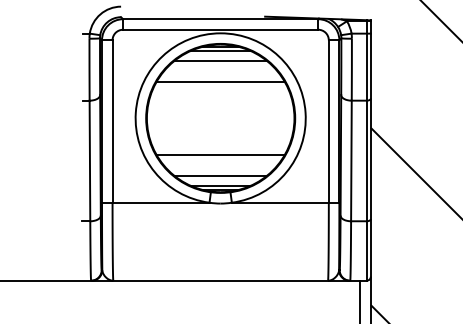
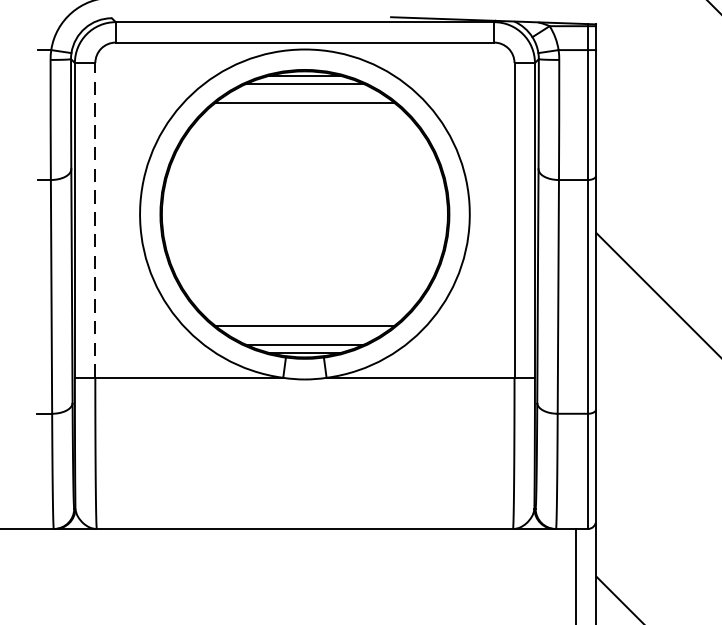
line: (220, 81) -> (304, 142), removed
line: (112, 121) -> (95, 220), solid -> dashed
line: (220, 154) -> (304, 284), removed

